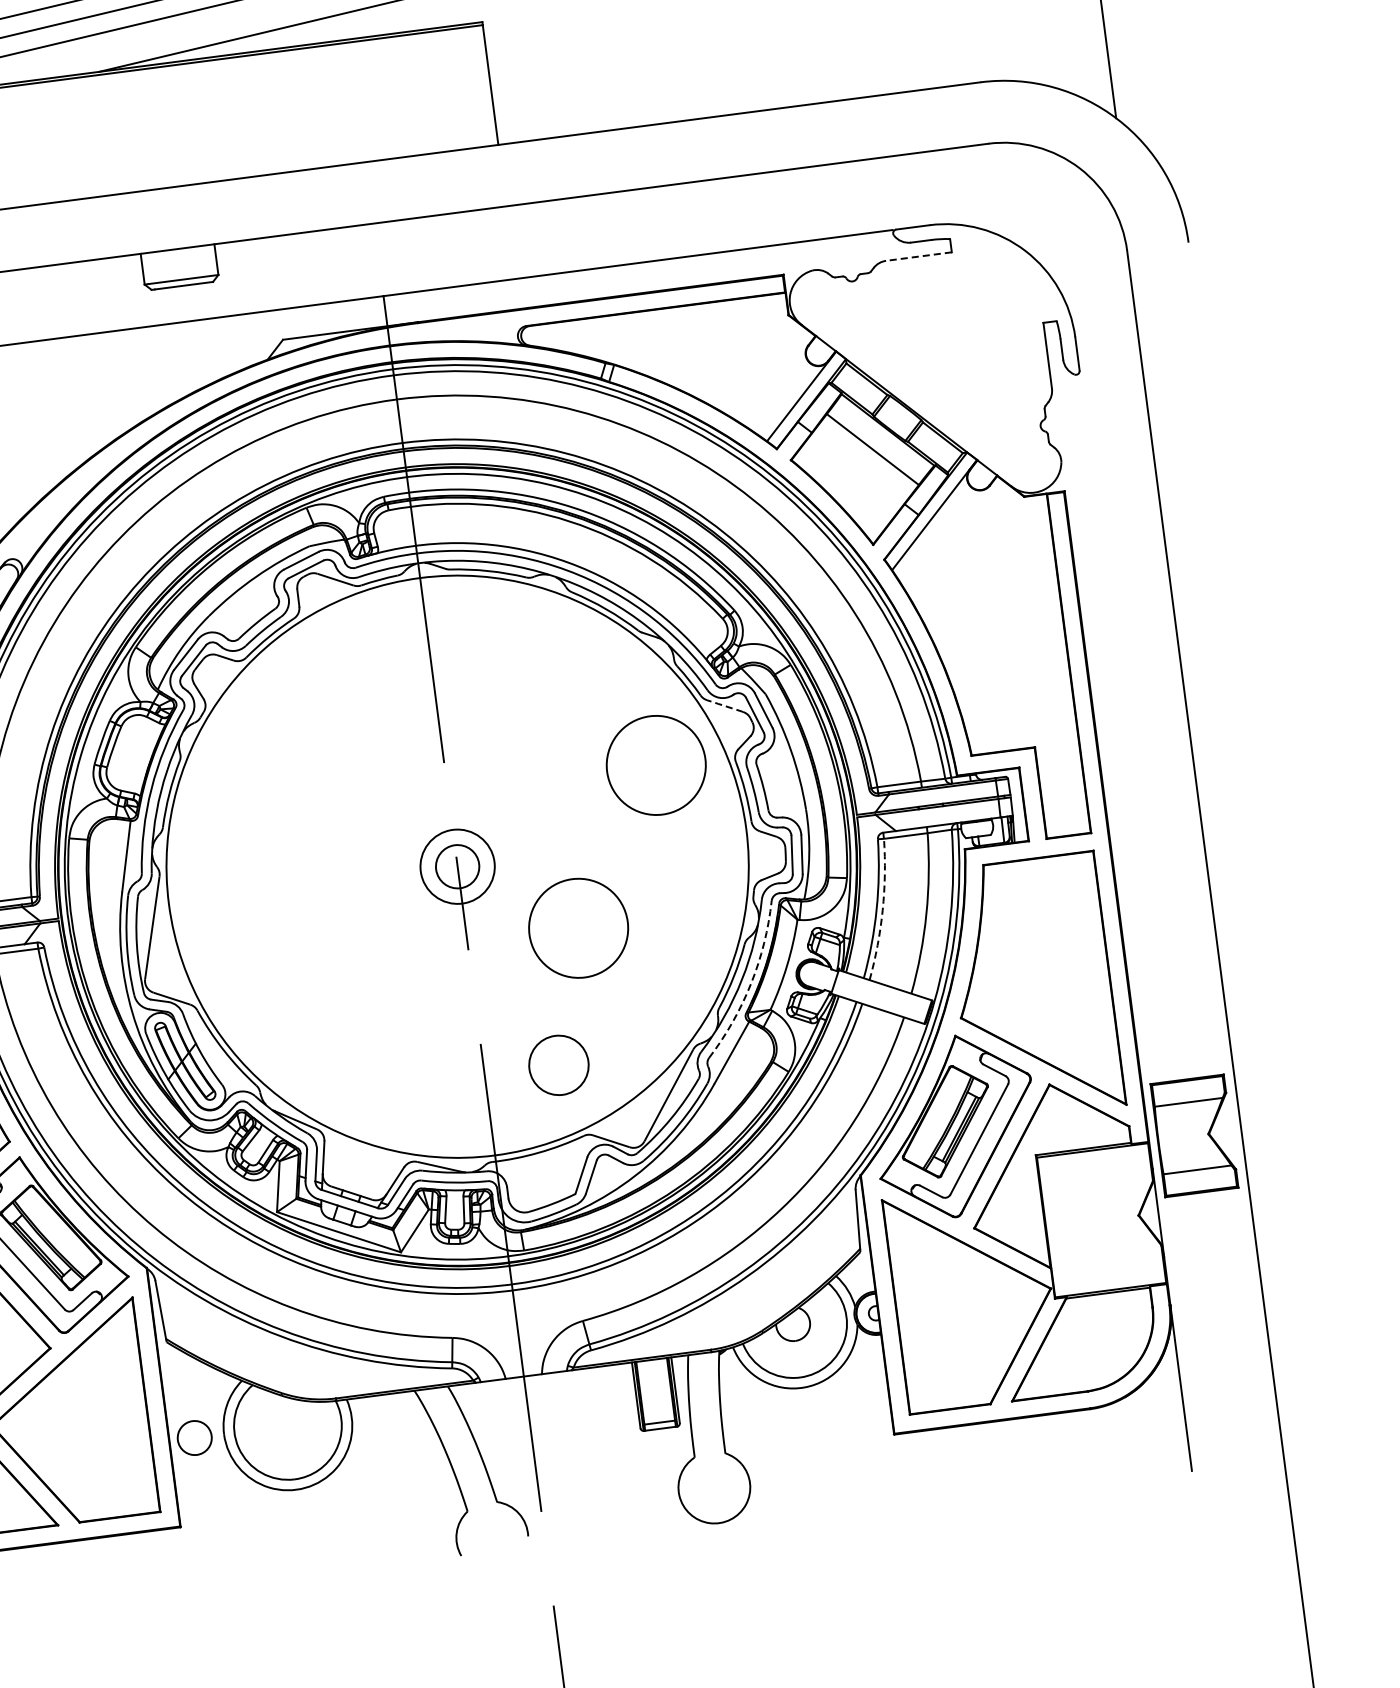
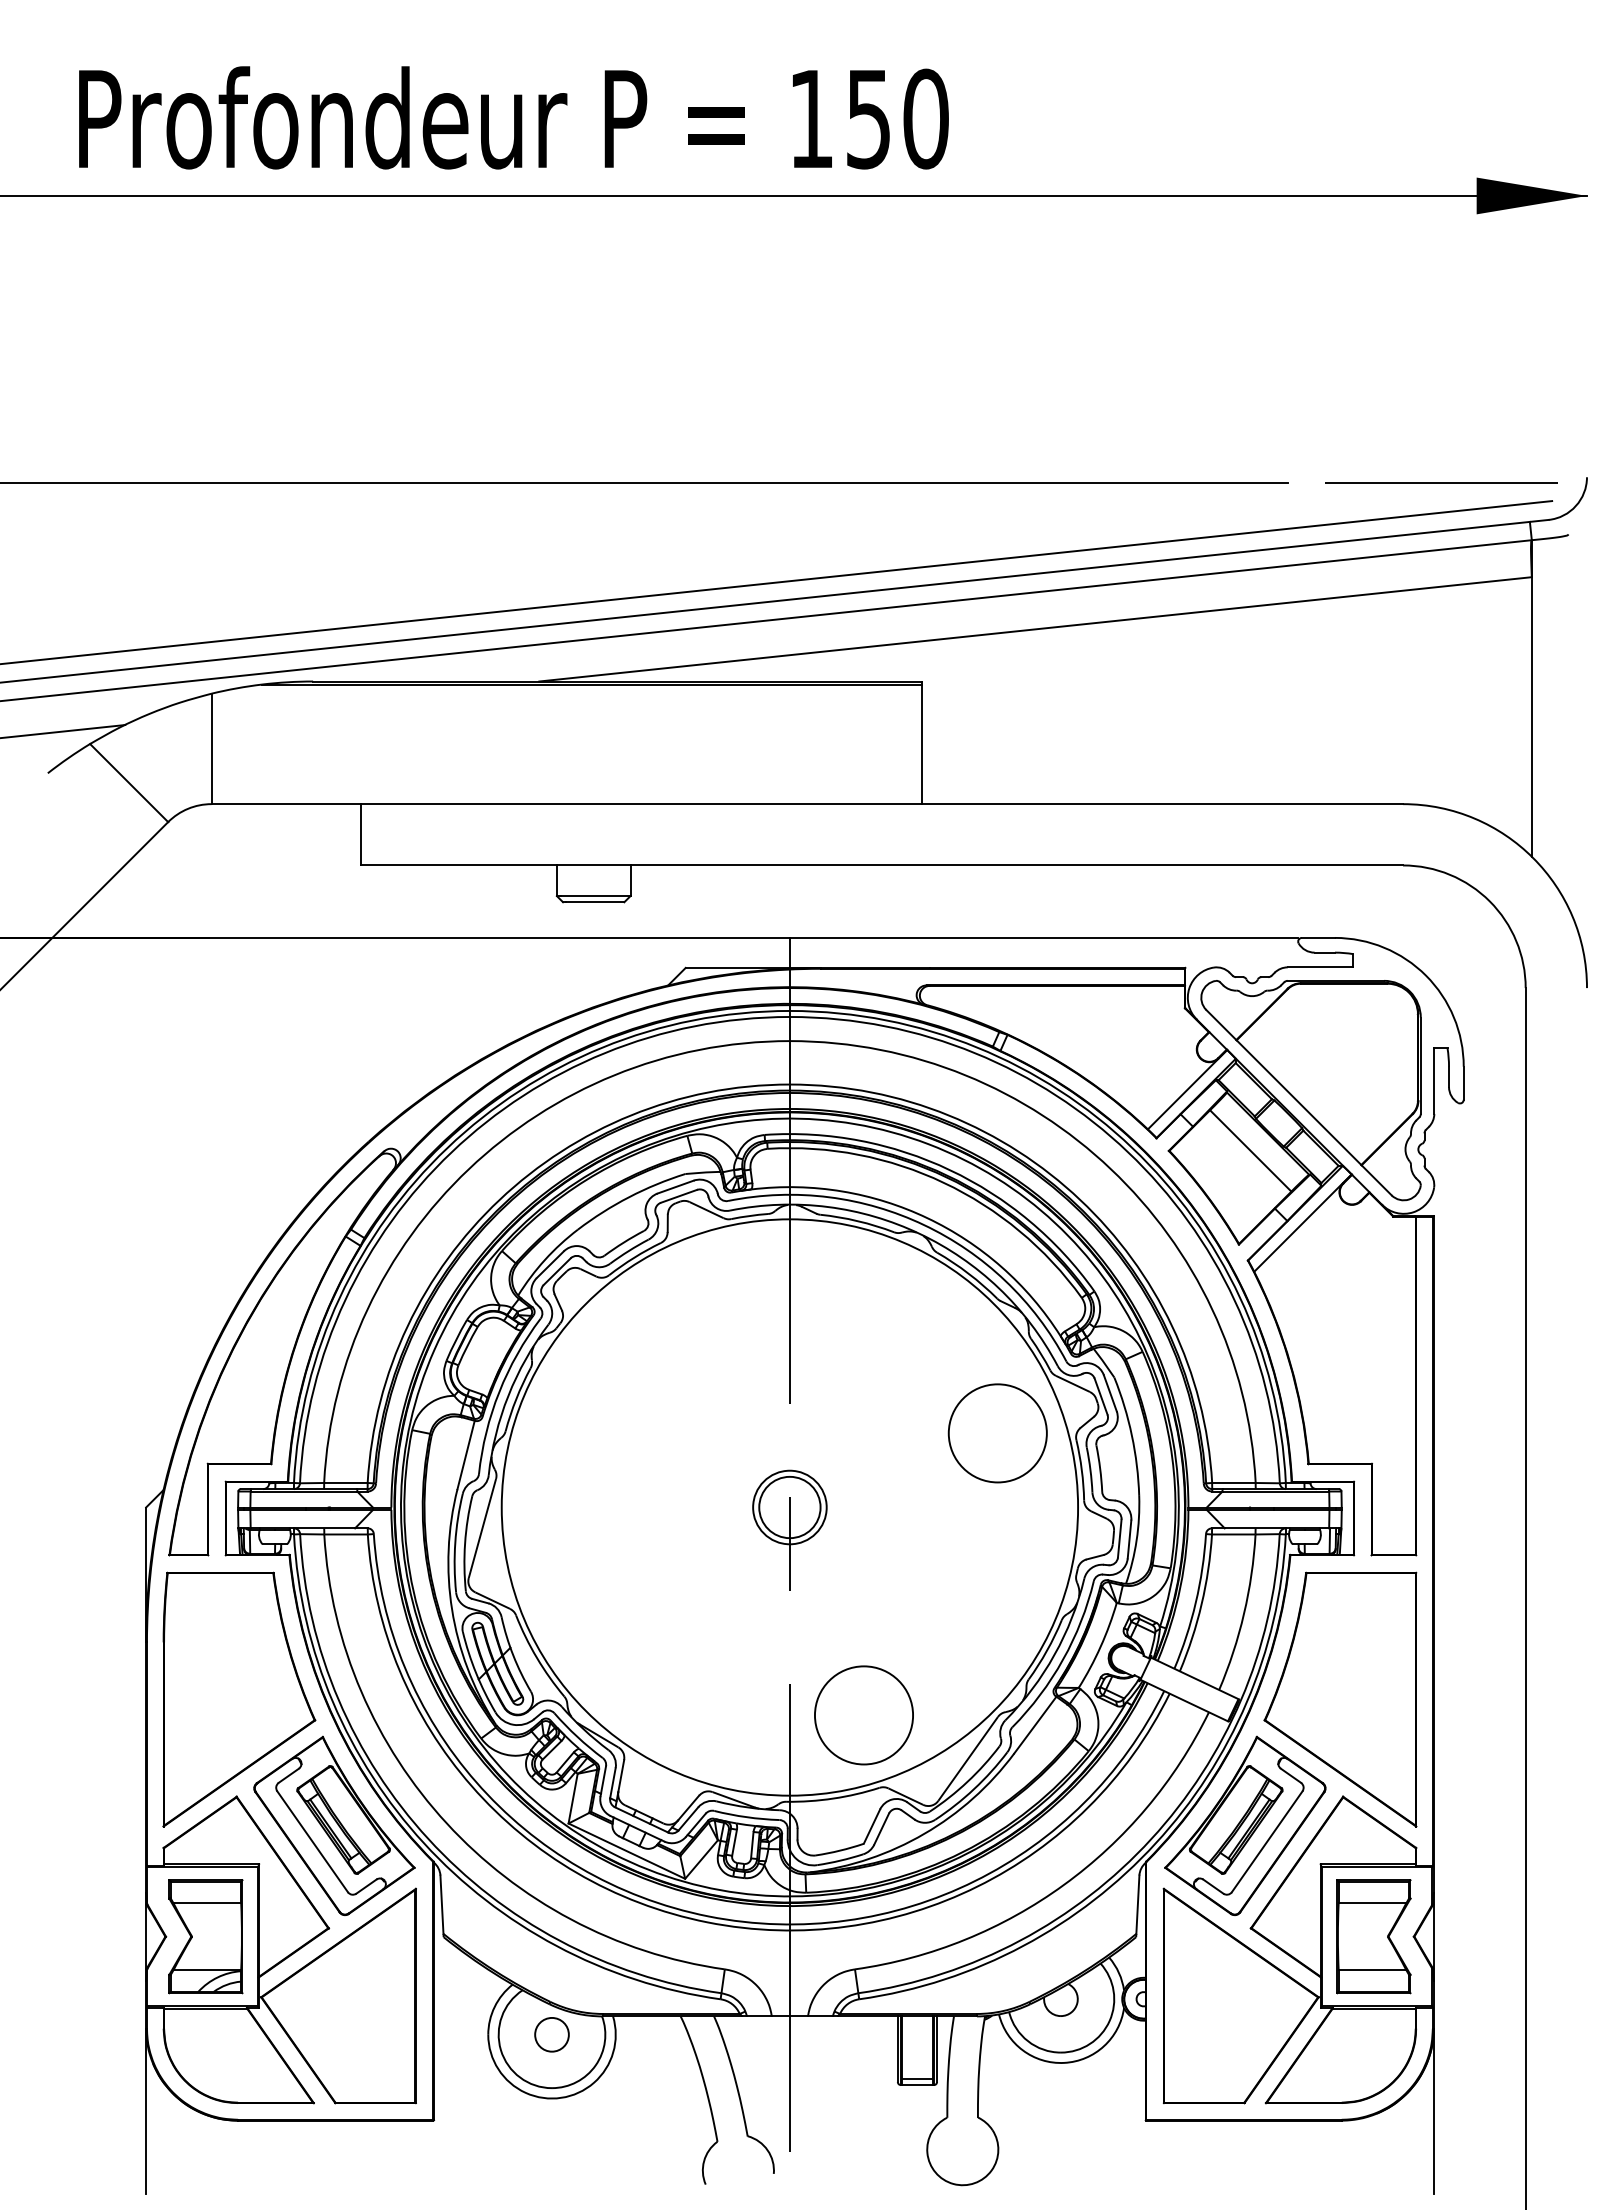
line: (918, 256) -> (1320, 967), dashed -> solid
part: (924, 381) -> (1310, 1090), added
line: (724, 705) -> (1072, 1383), dashed -> solid
circle: (457, 866) -> (789, 1507), size x1.43
arc: (882, 910) -> (1201, 1604), dashed -> solid
circle: (578, 928) -> (900, 1583), removed
arc: (751, 983) -> (1063, 1659), dashed -> solid
circle: (558, 1065) -> (863, 1715), size x1.67
part: (1194, 1135) -> (1373, 1936), moved
circle: (194, 1437) -> (551, 2034), moved

